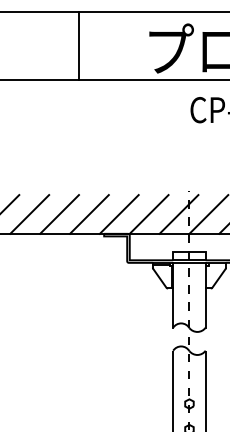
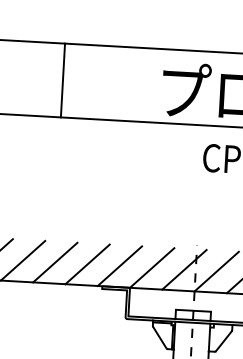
line: (79, 46) -> (63, 80), moved

